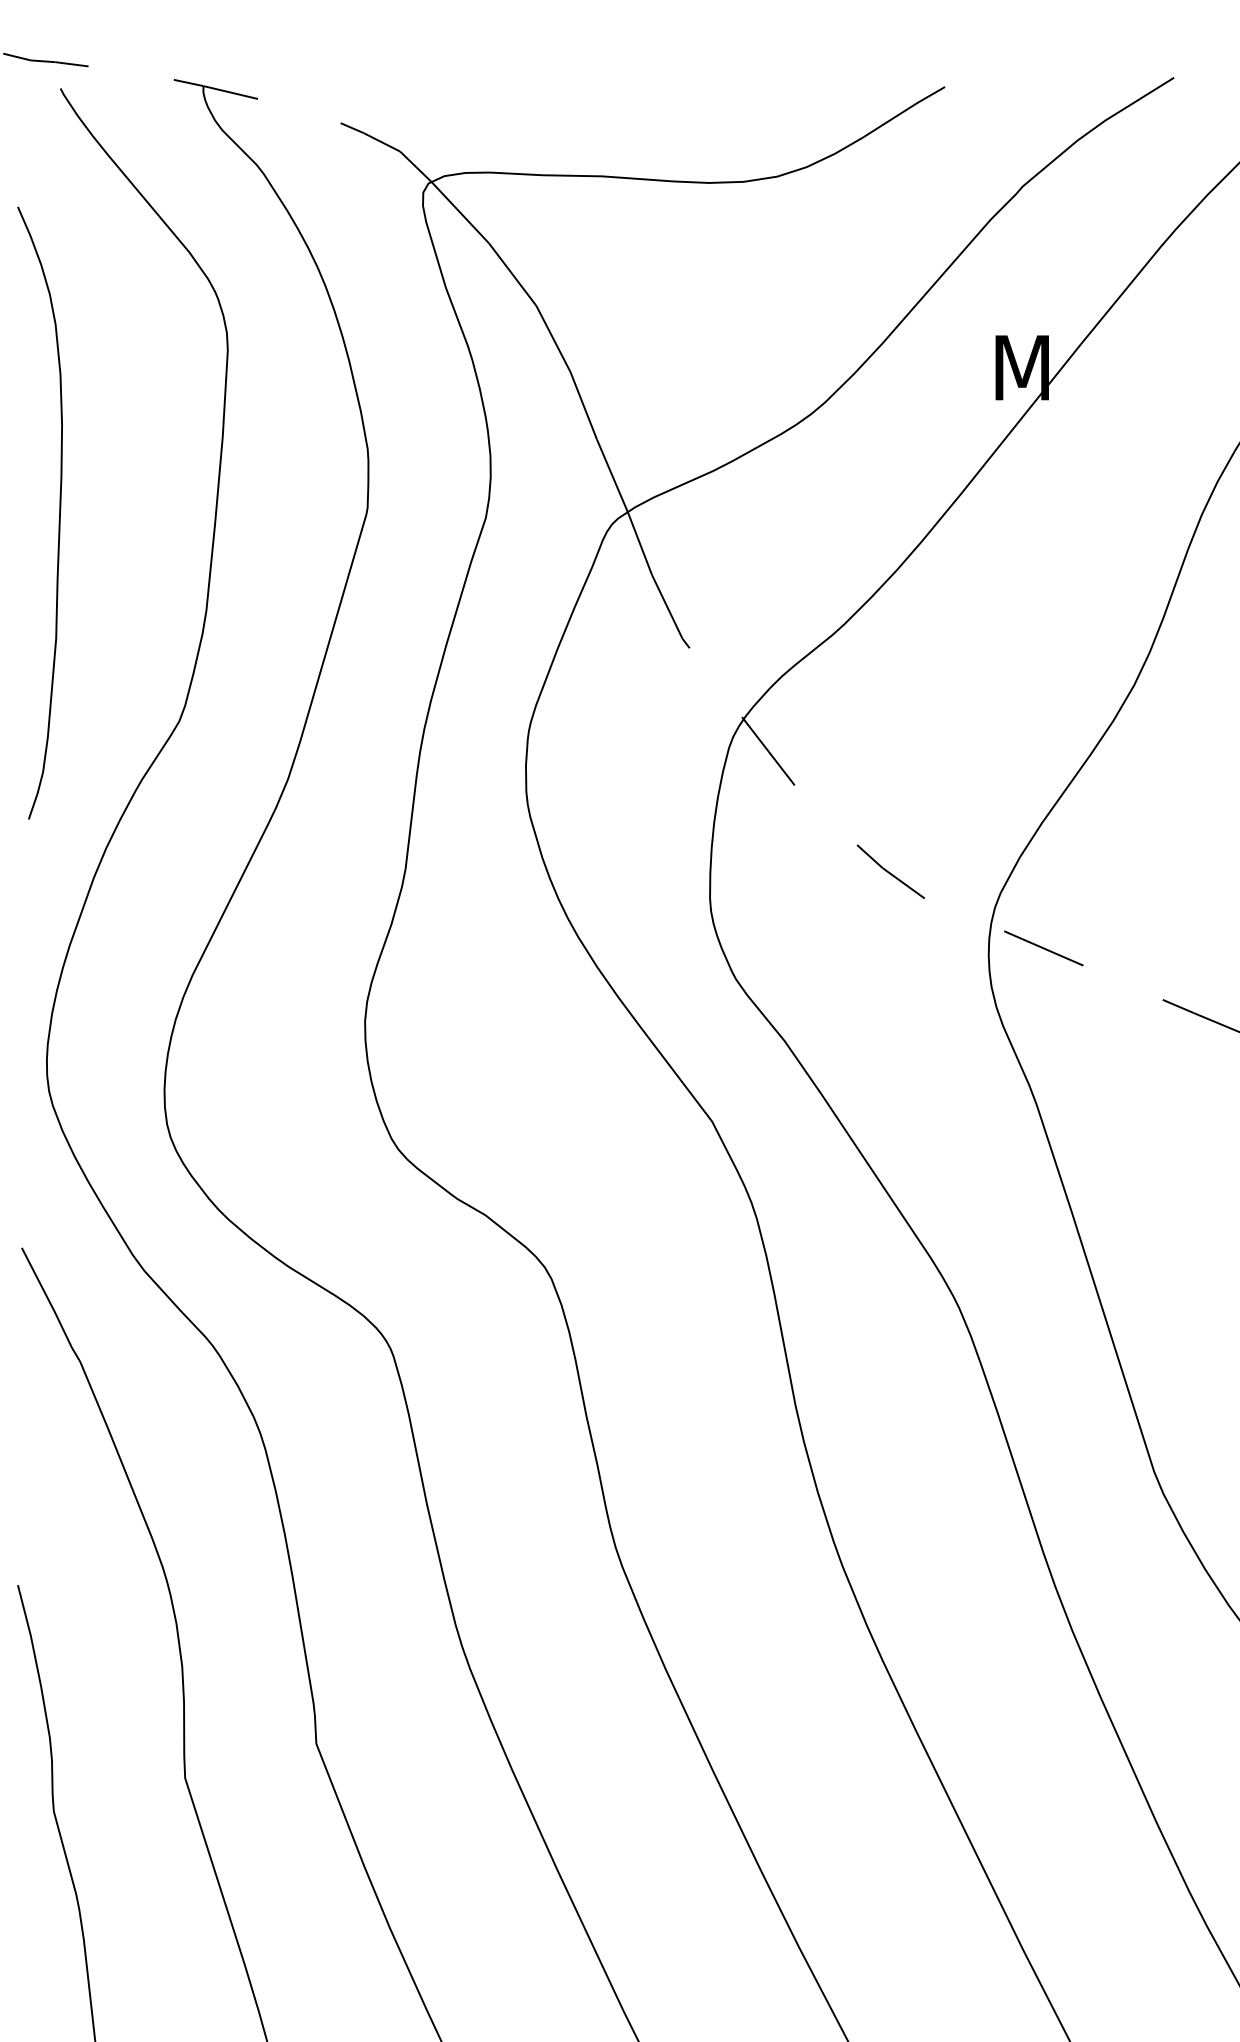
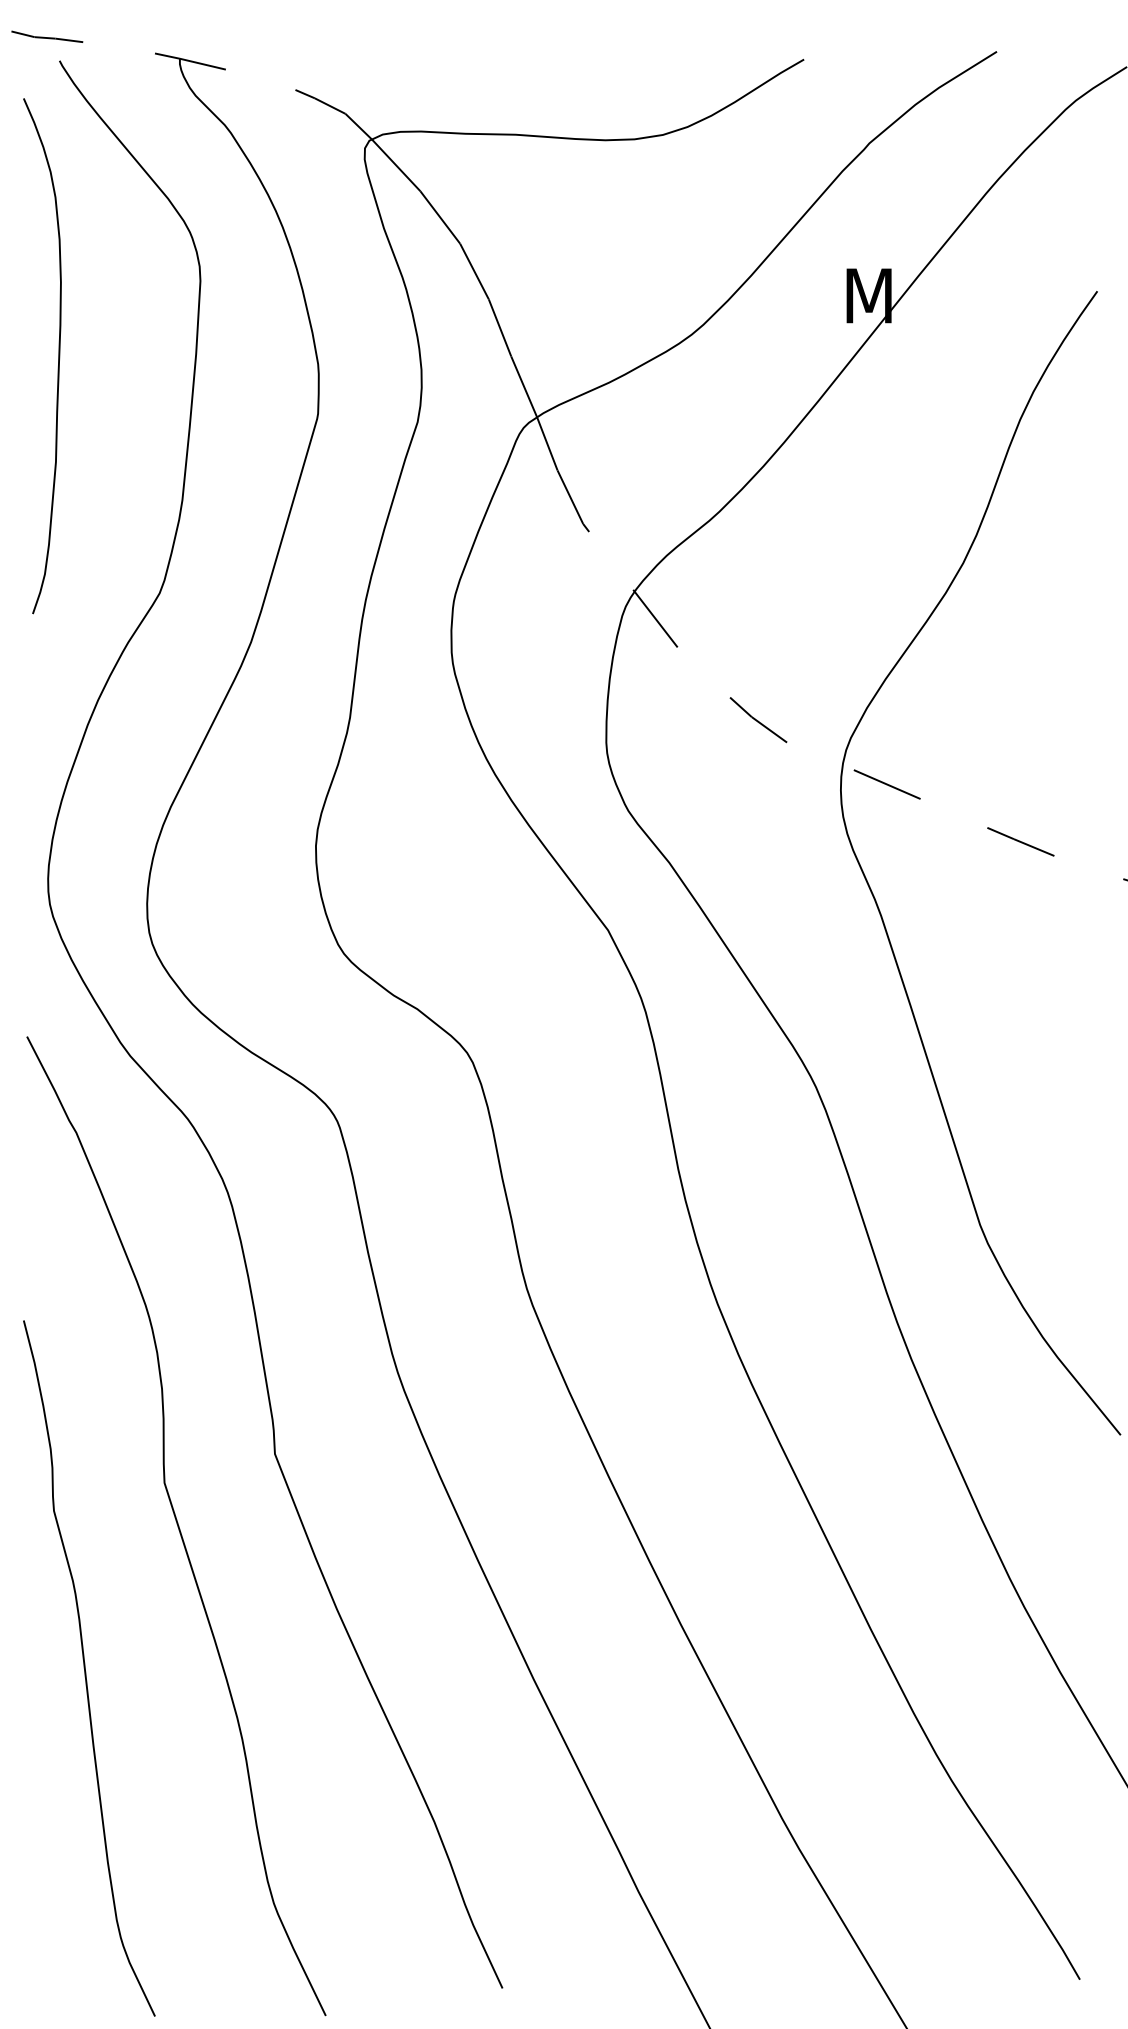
curve: (59, 513) -> (58, 356), moved

